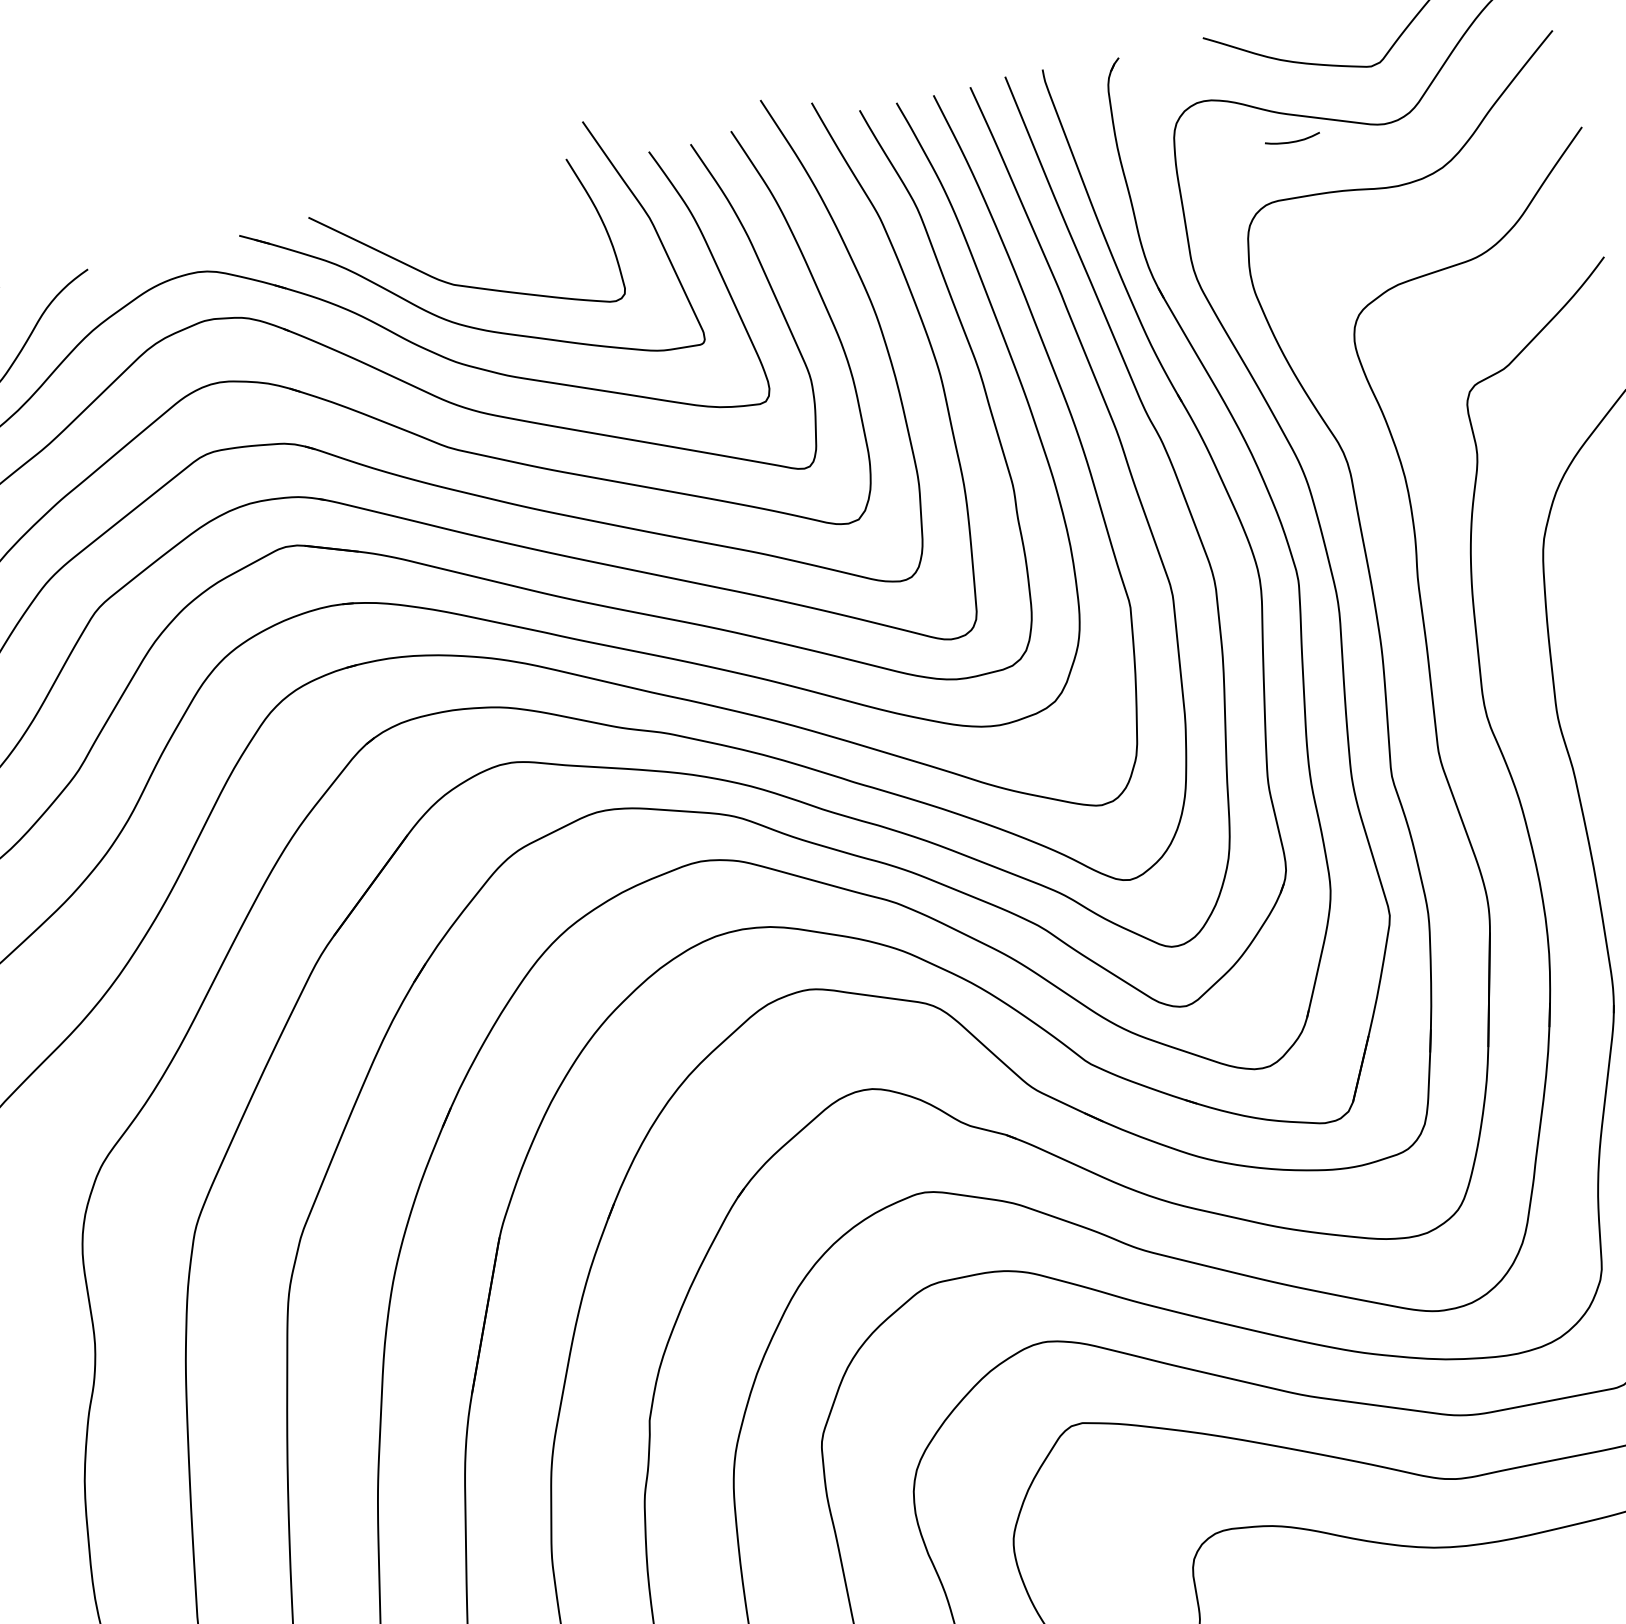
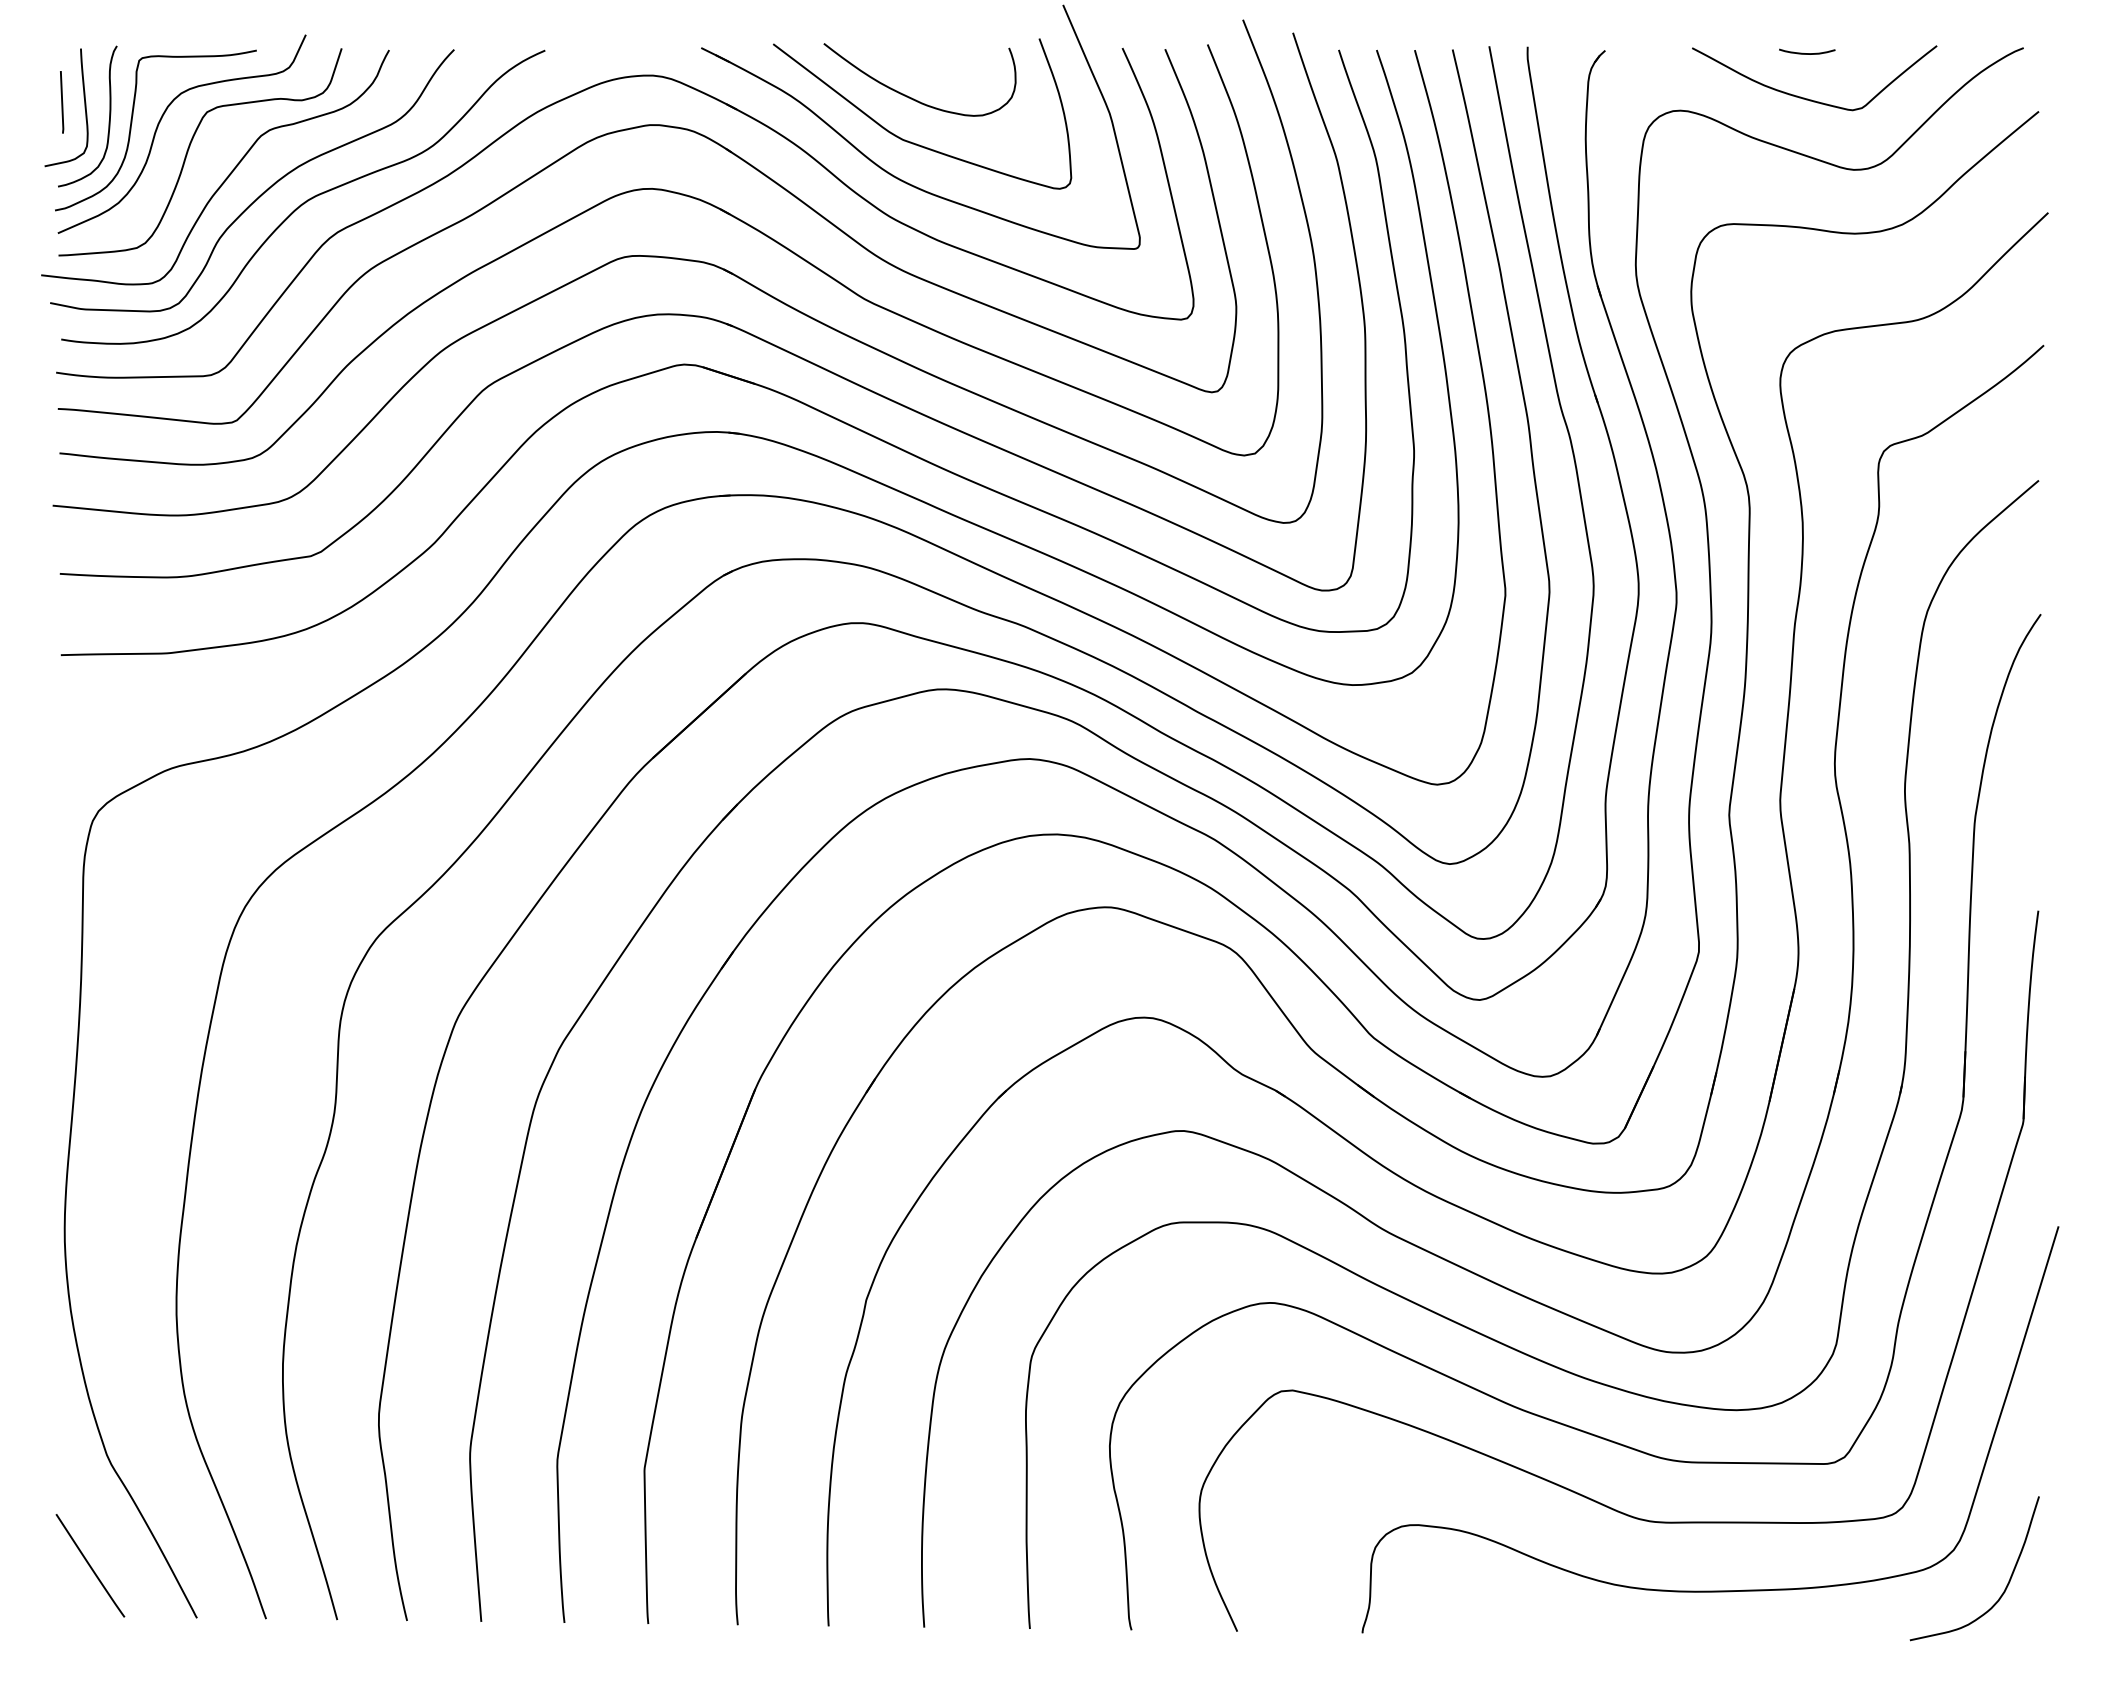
curve: (1293, 141) -> (1807, 53), moved
curve: (453, 241) -> (911, 97), added

